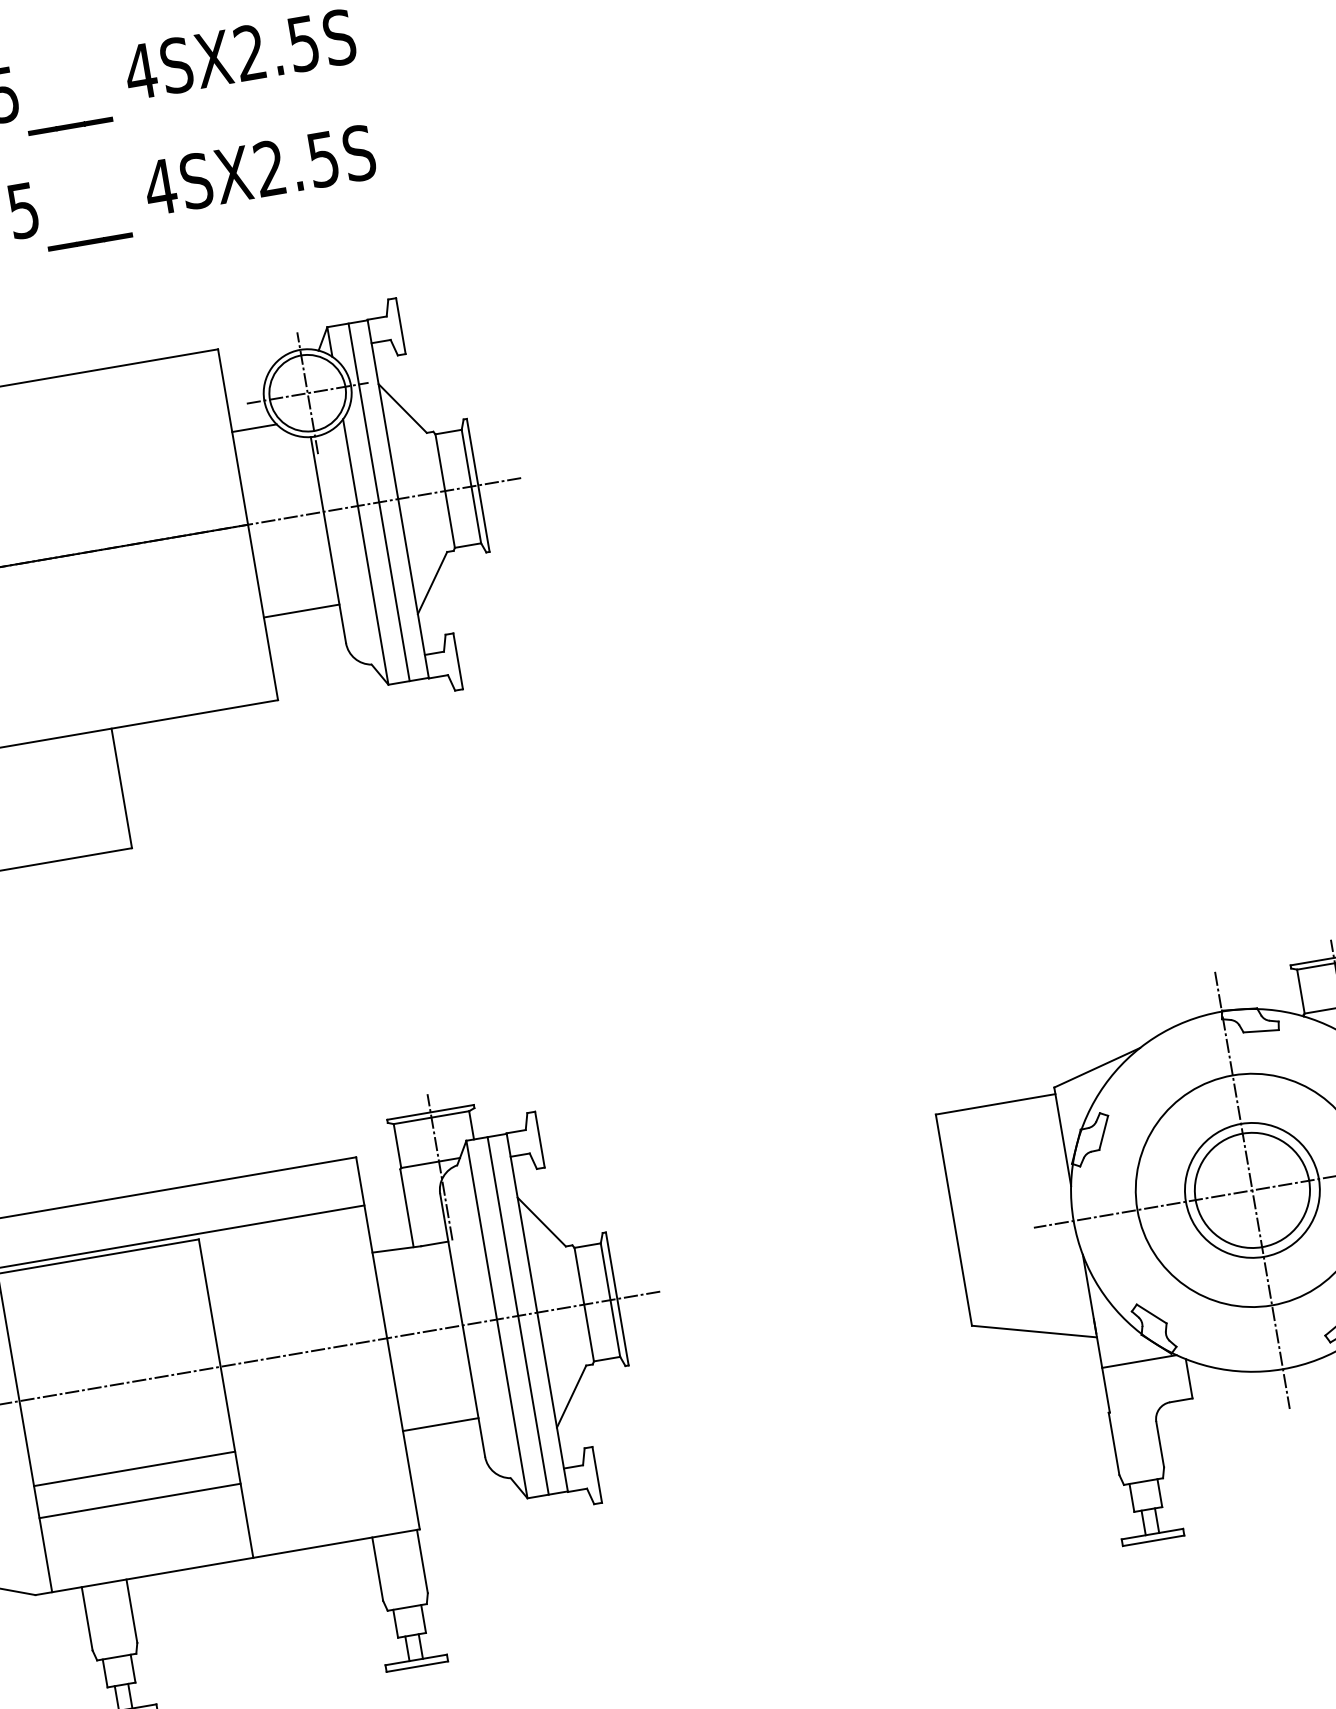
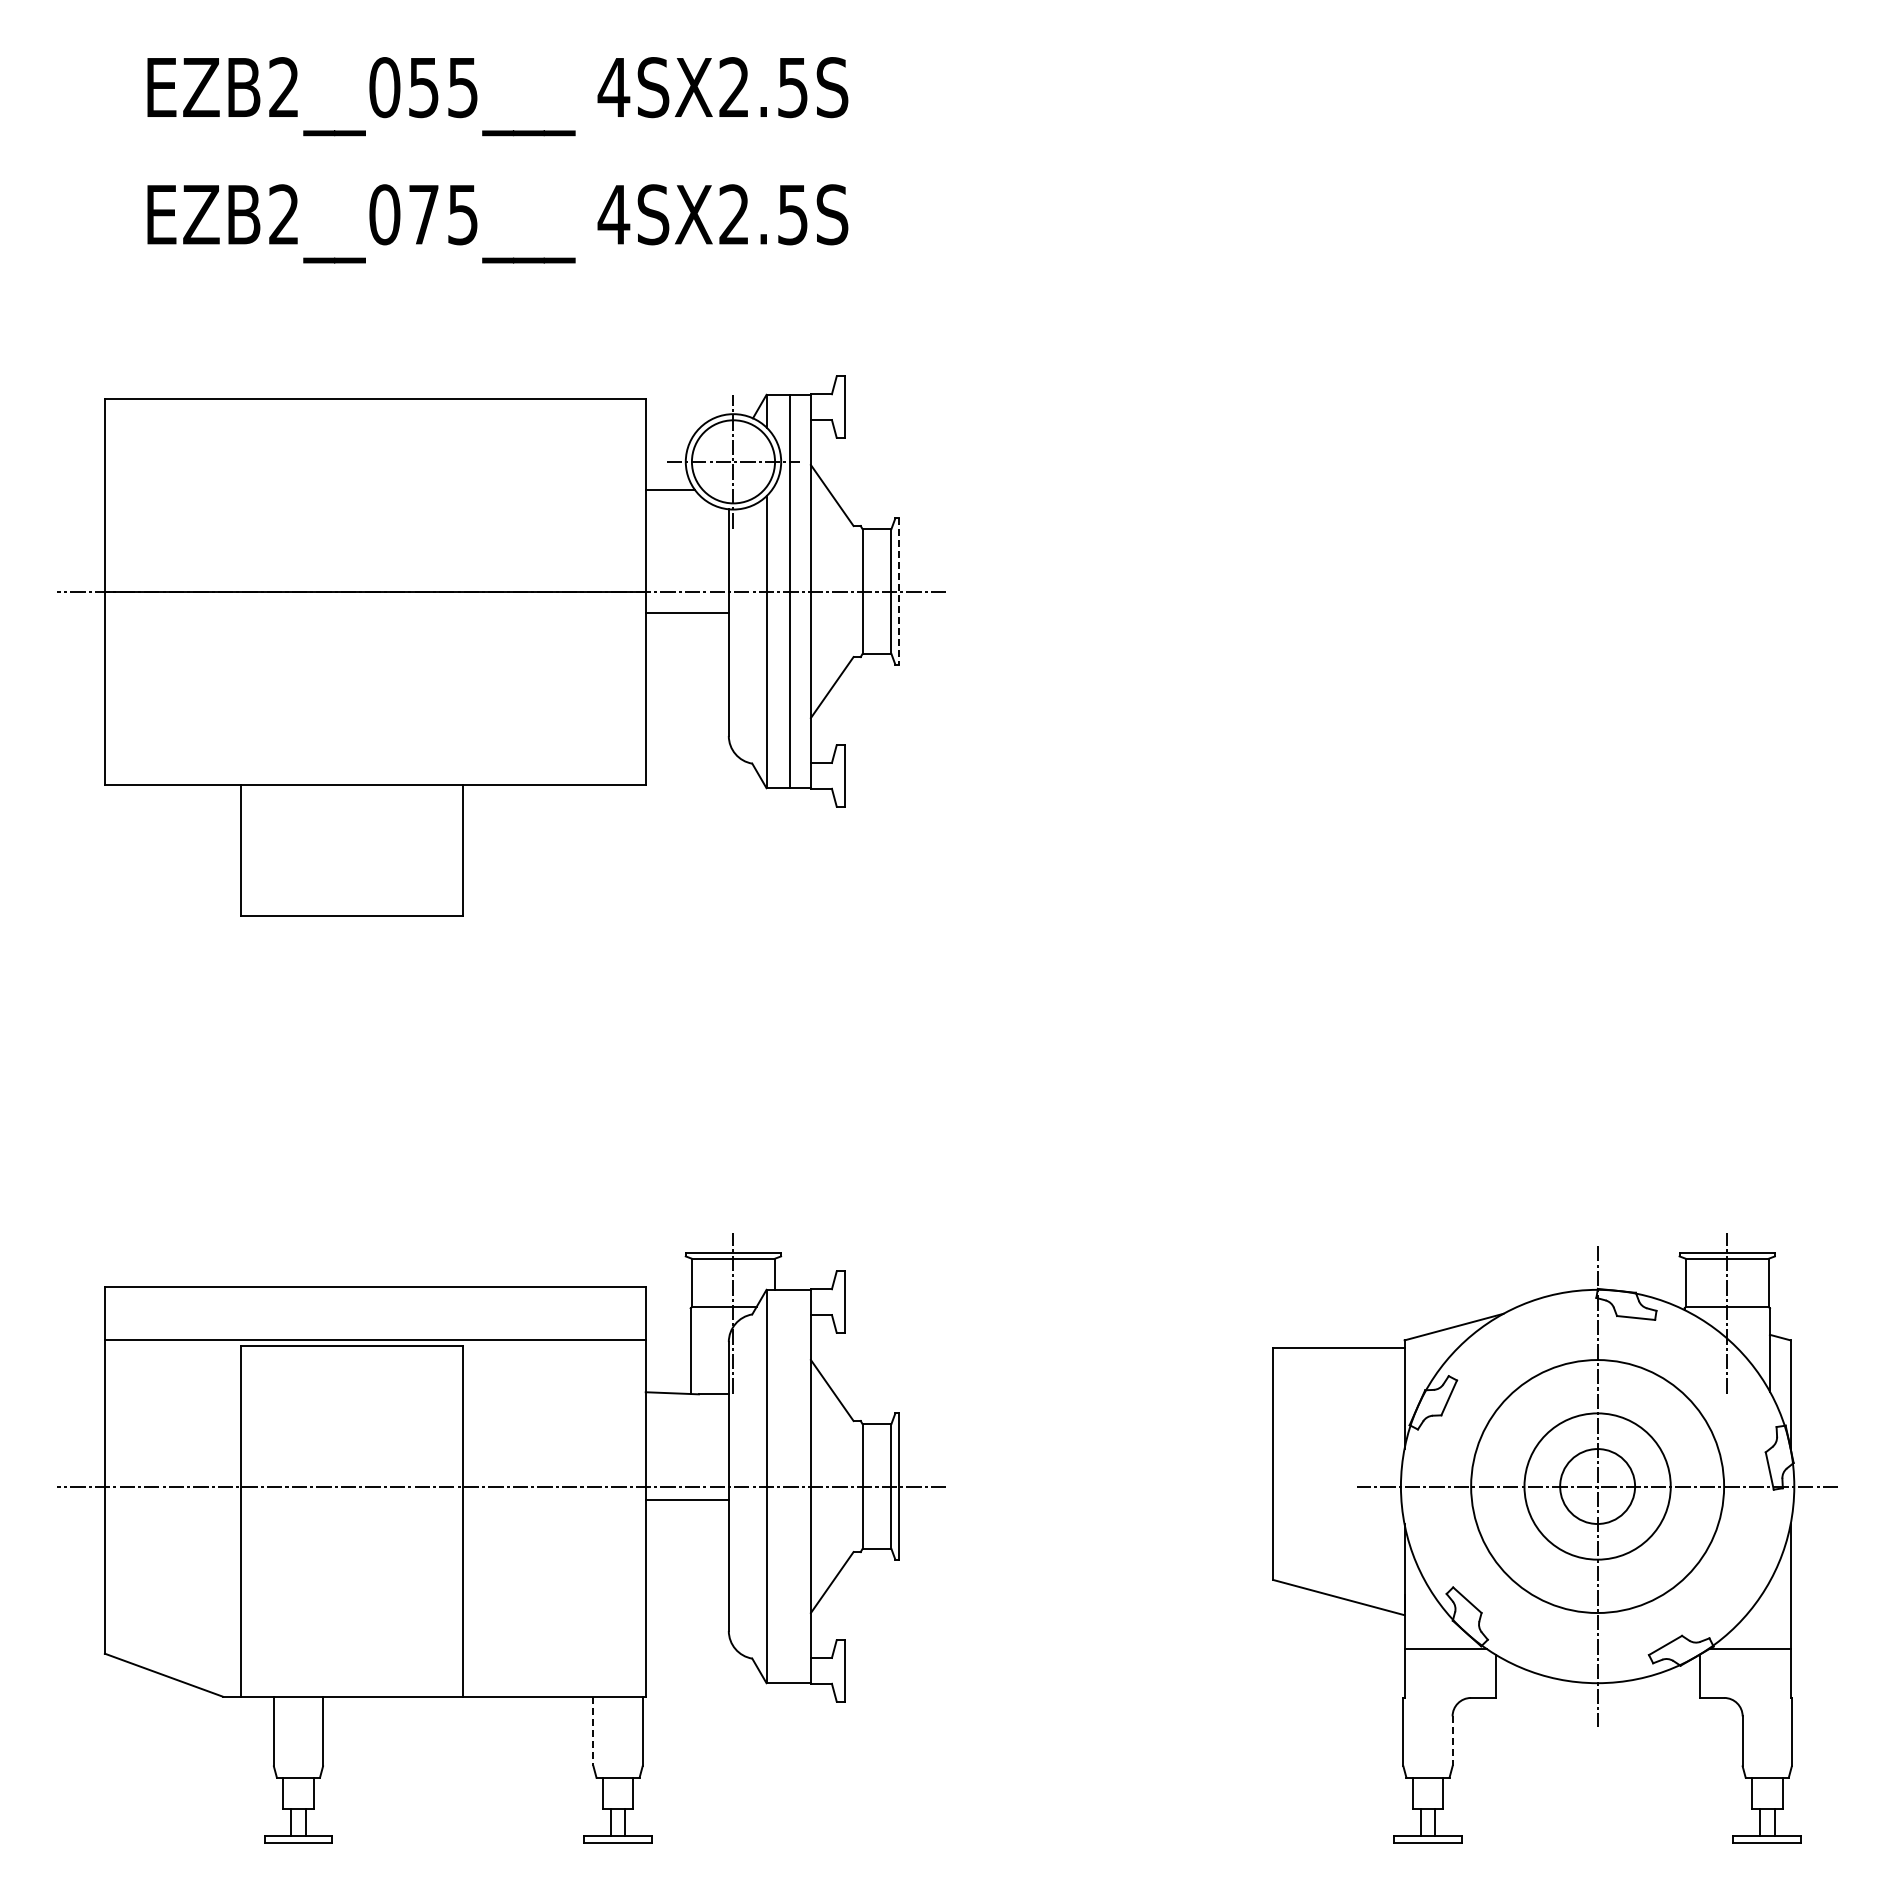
line: (478, 486) -> (898, 592), solid -> dashed
line: (300, 611) -> (686, 612), moved
circle: (1252, 1190) -> (1597, 1486), size x0.6
line: (517, 1315) -> (789, 1486), removed
line: (440, 1424) -> (686, 1499), moved
line: (1160, 1444) -> (1452, 1741), solid -> dashed
line: (134, 1468) -> (351, 1579), removed
line: (139, 1501) -> (351, 1615), removed
line: (377, 1569) -> (593, 1731), solid -> dashed

